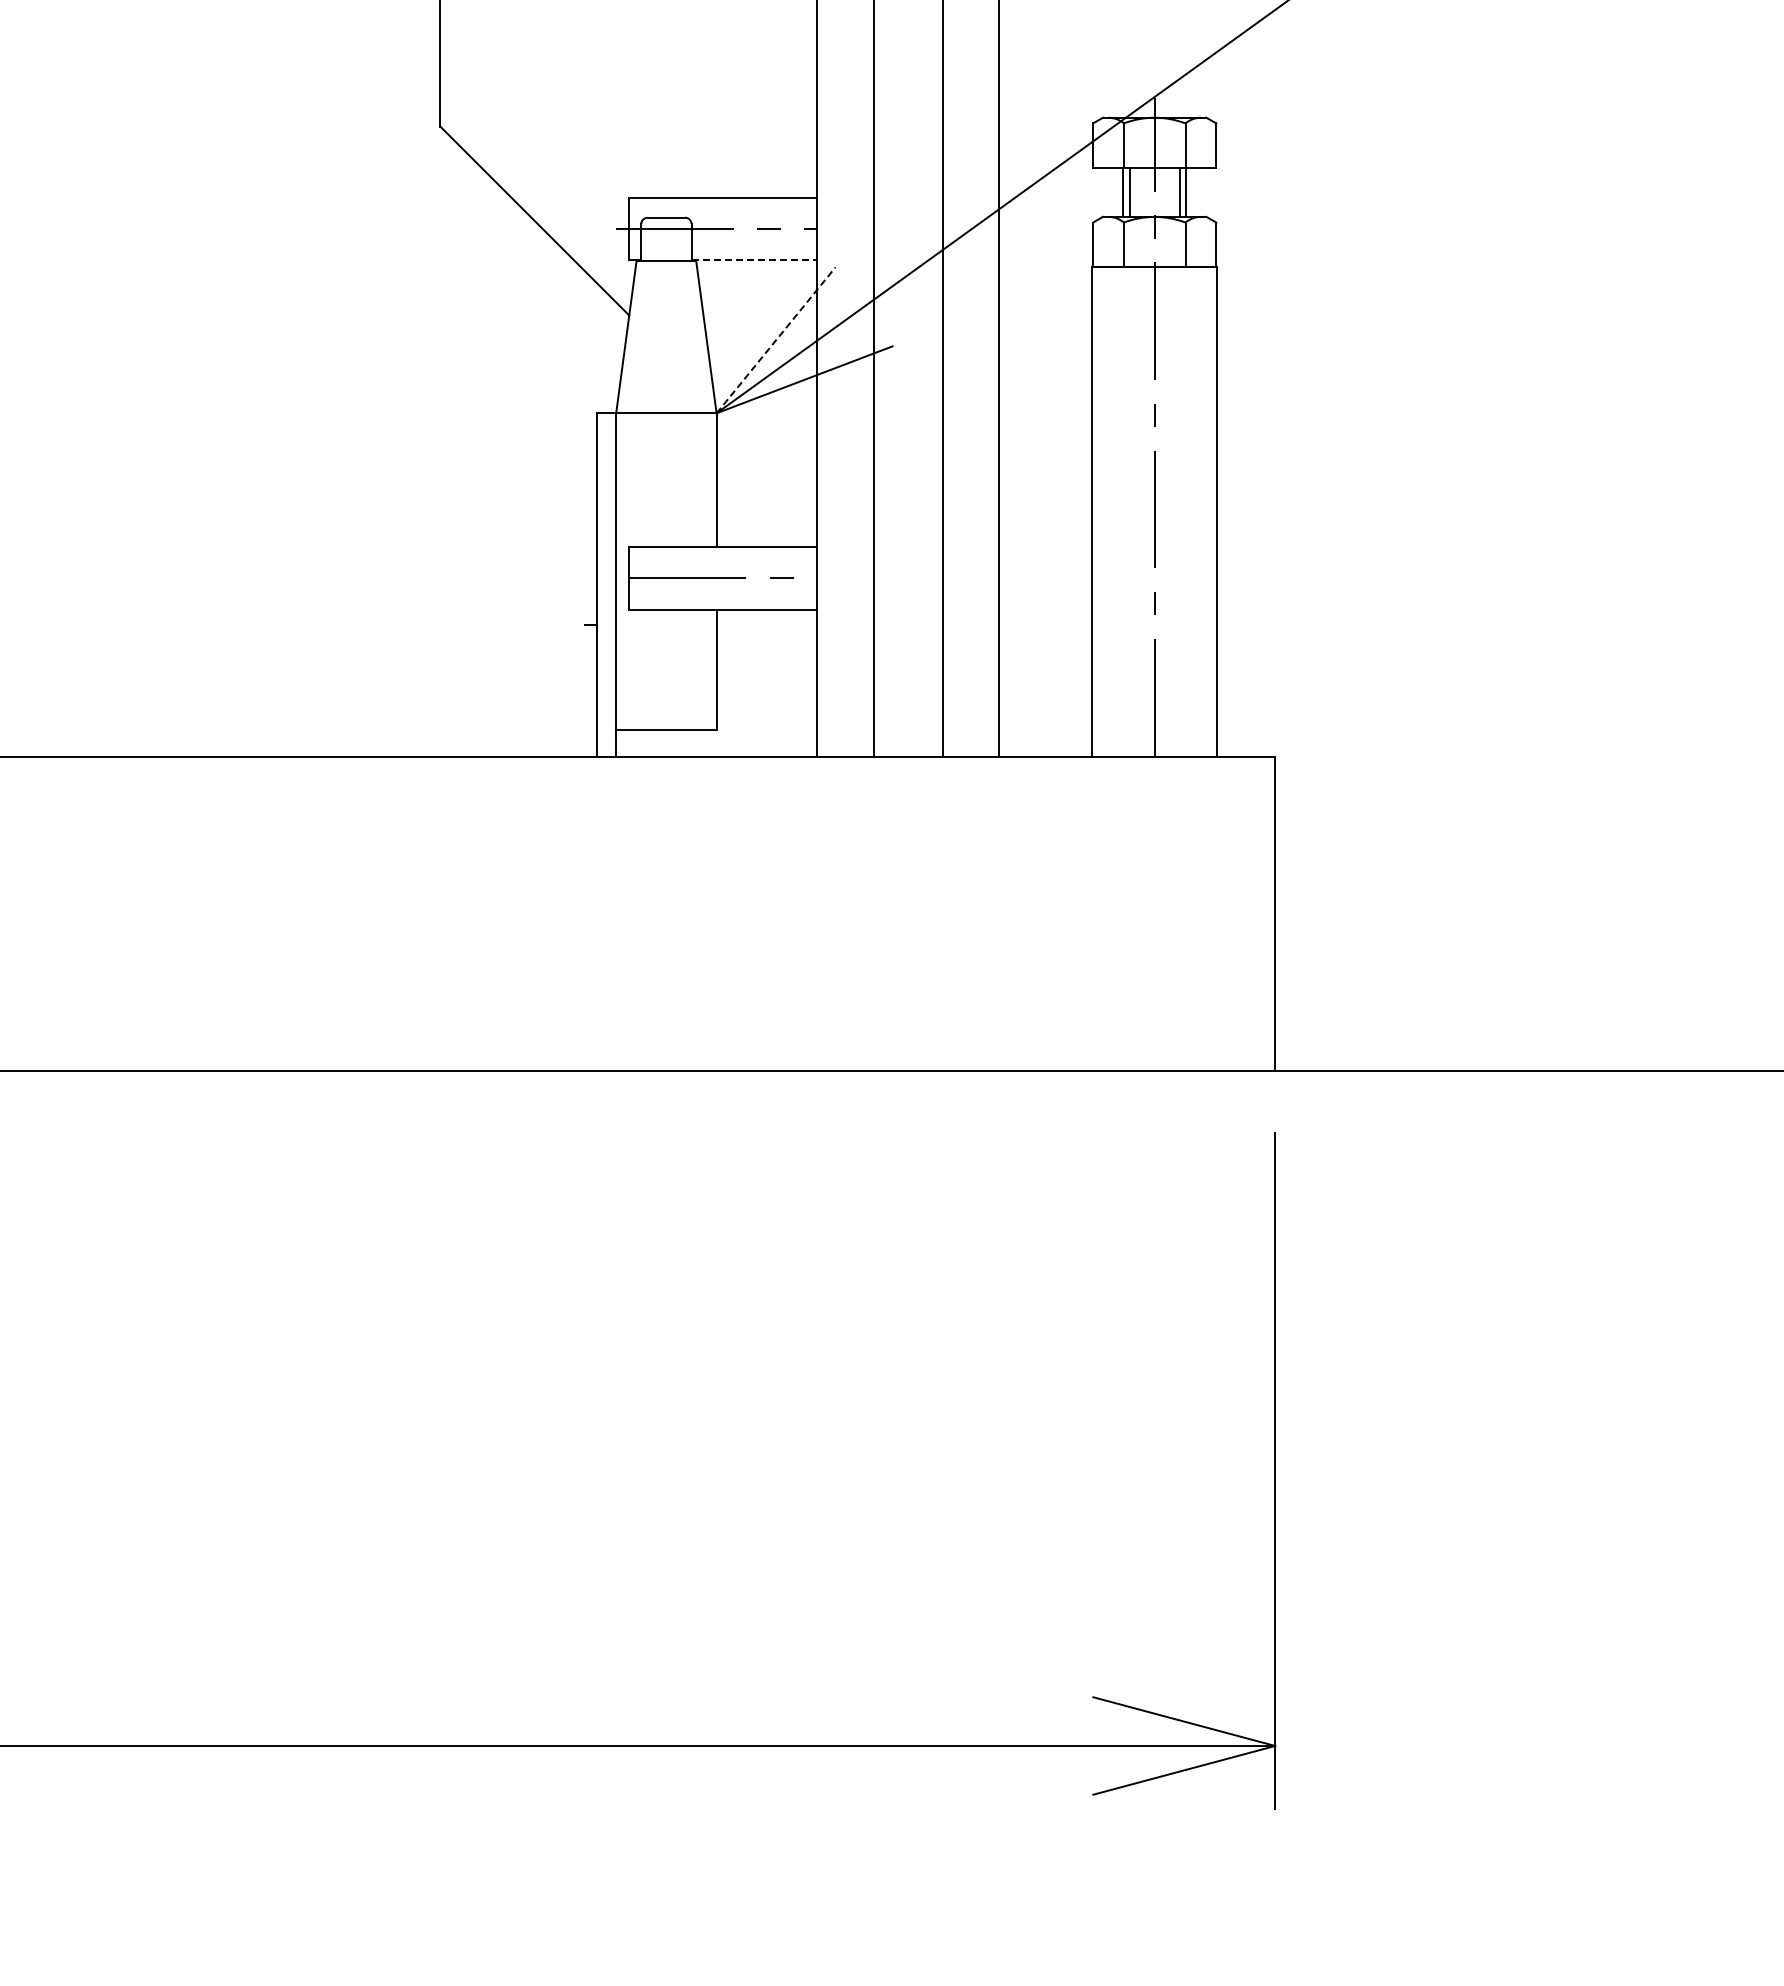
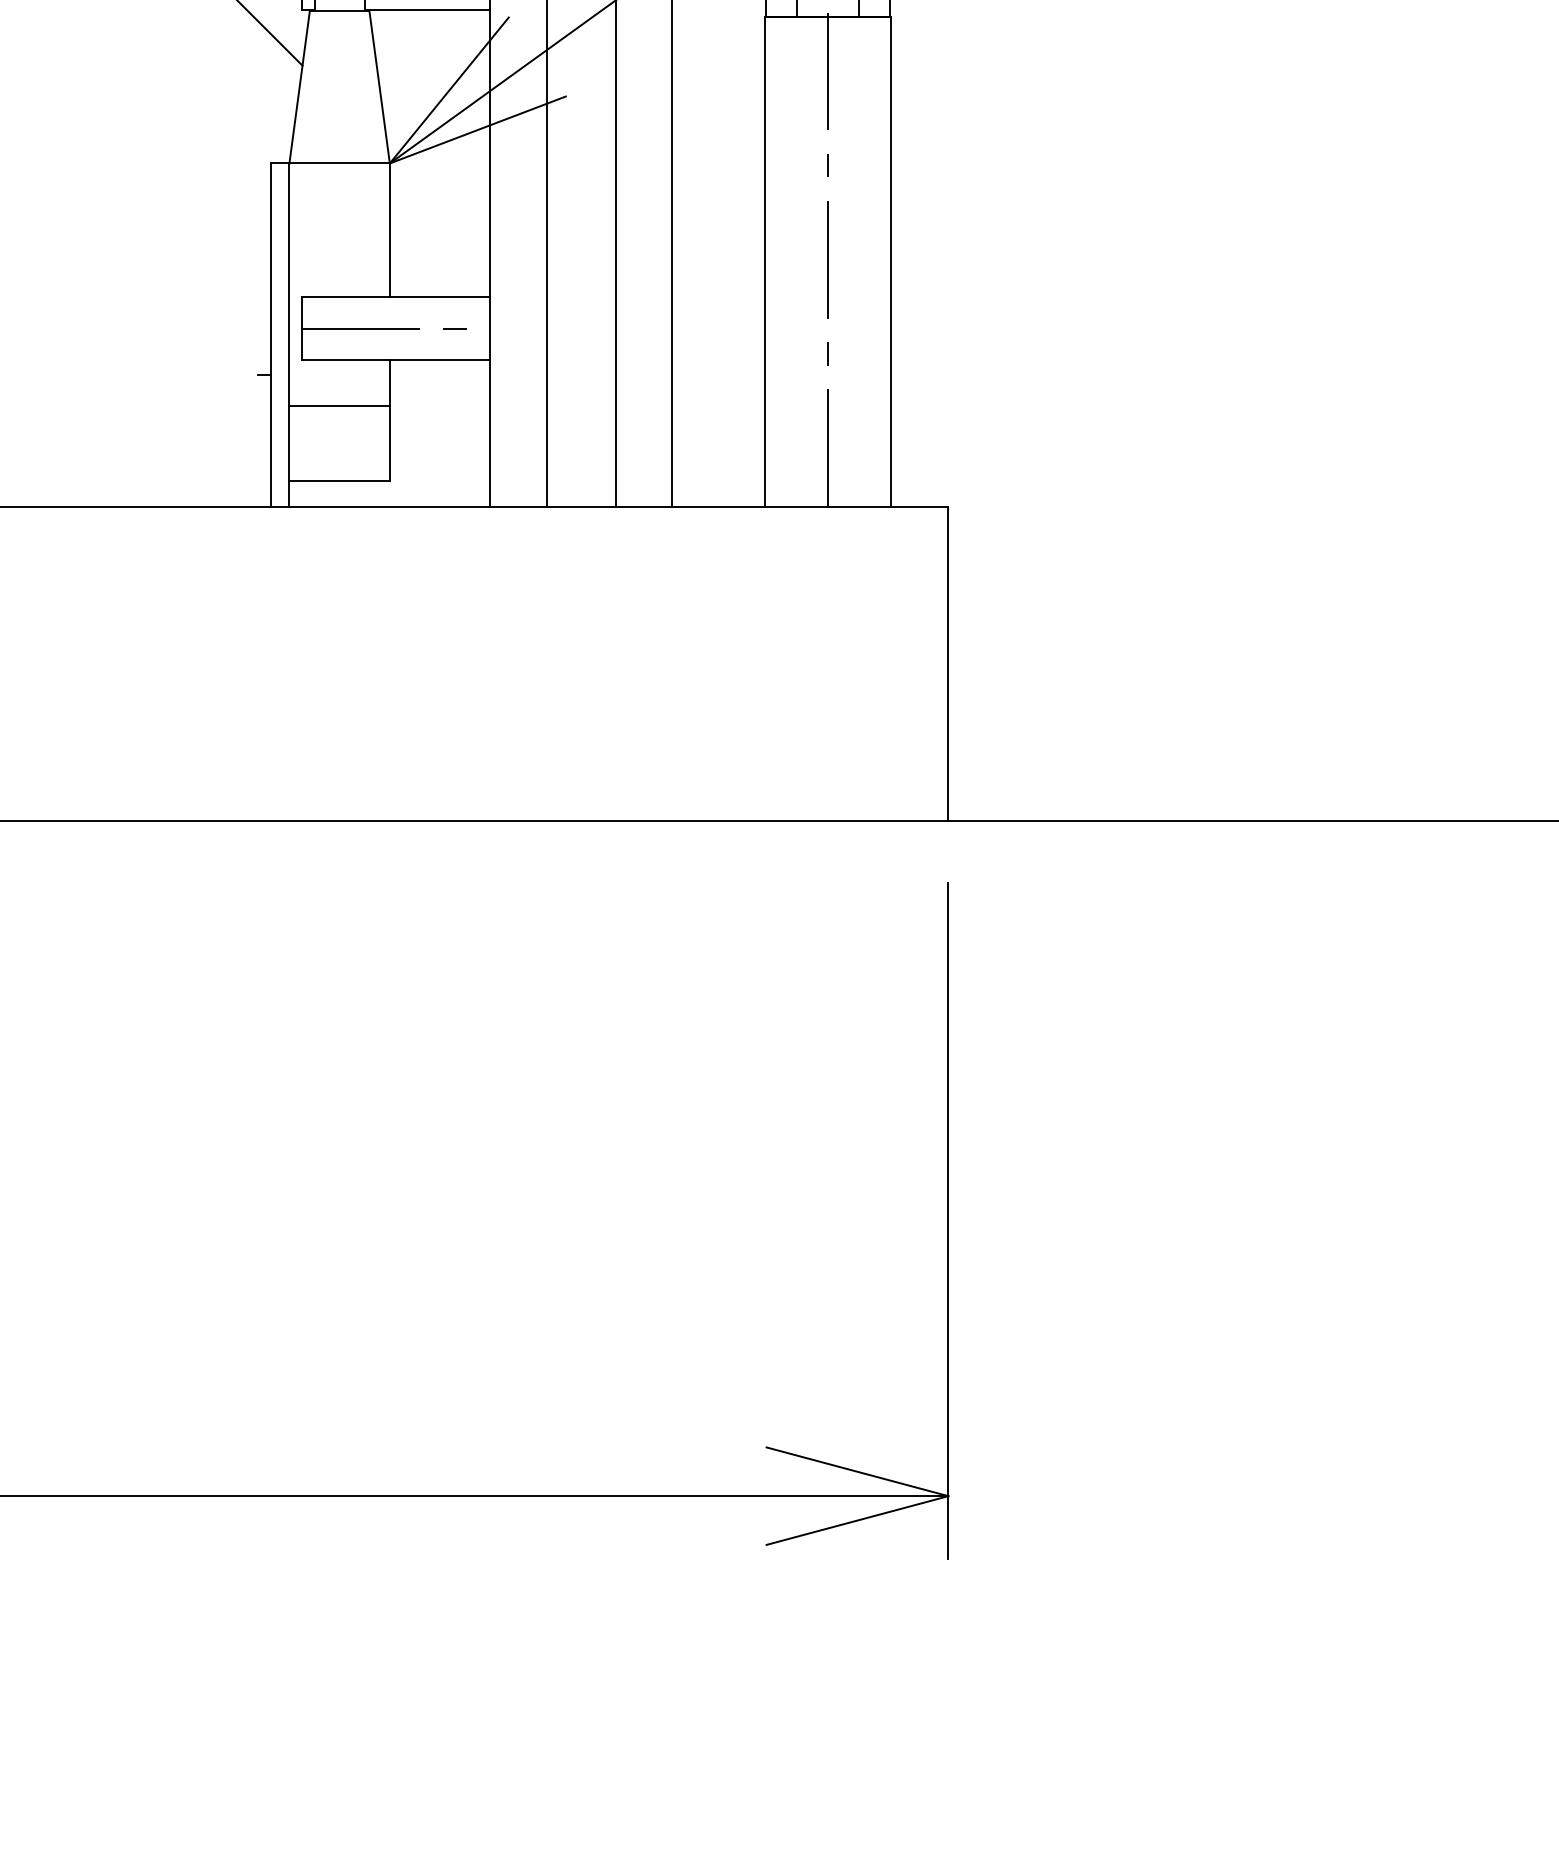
line: (754, 260) -> (427, 10), dashed -> solid
line: (776, 339) -> (449, 89), dashed -> solid
line: (666, 655) -> (339, 405), added

